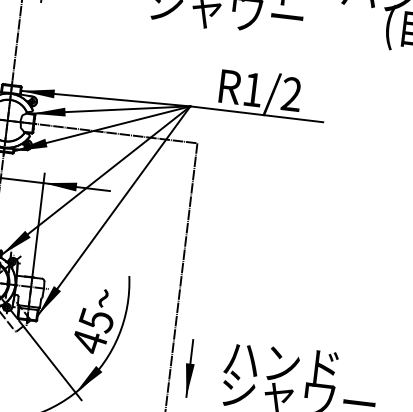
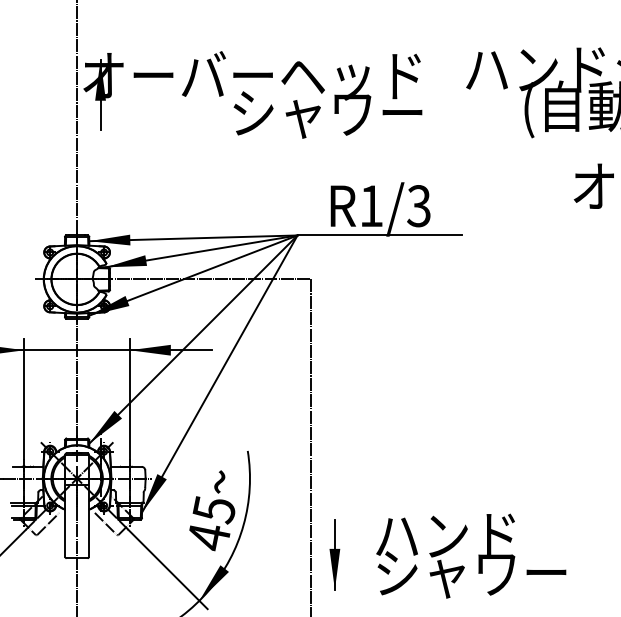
text: (291, 94) -> (418, 206), R1/2 -> R1/3

